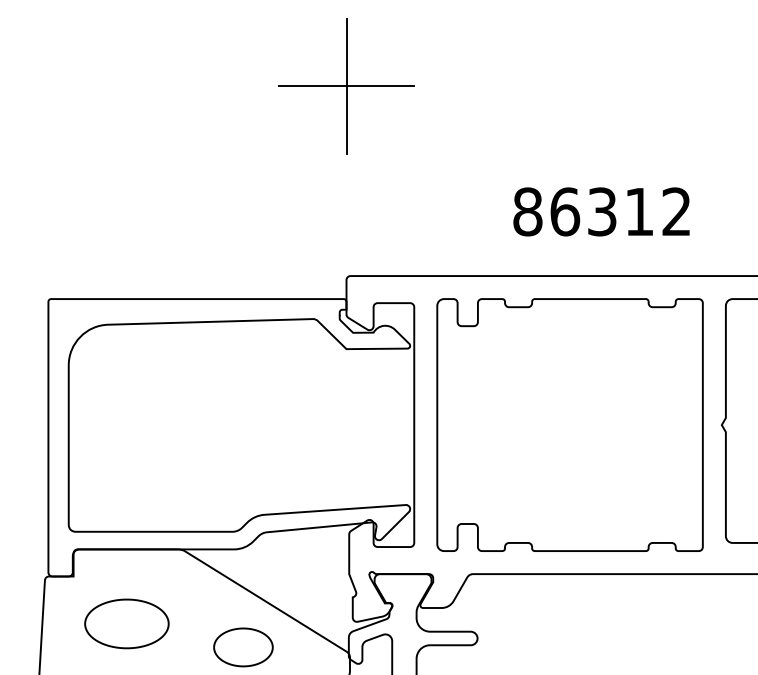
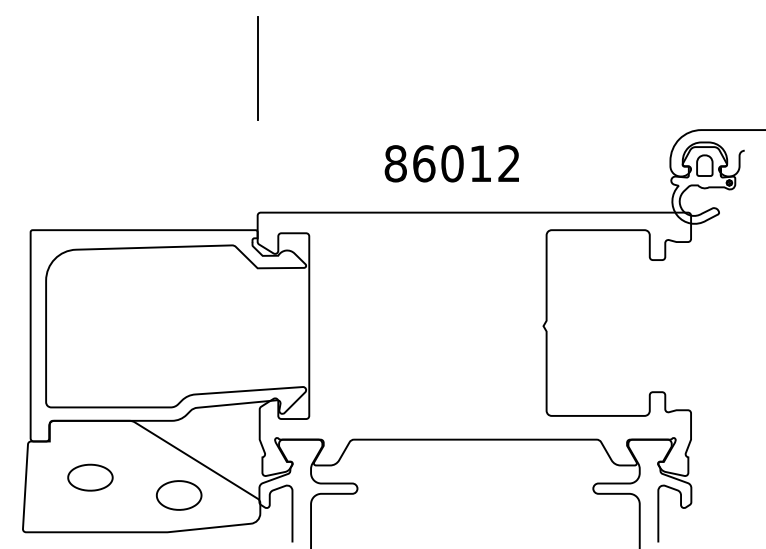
line: (346, 86) -> (257, 68), removed
text: (602, 211) -> (452, 163), 86312 -> 86012
part: (569, 424) -> (427, 325), removed
part: (127, 623) -> (90, 477), size x0.7

